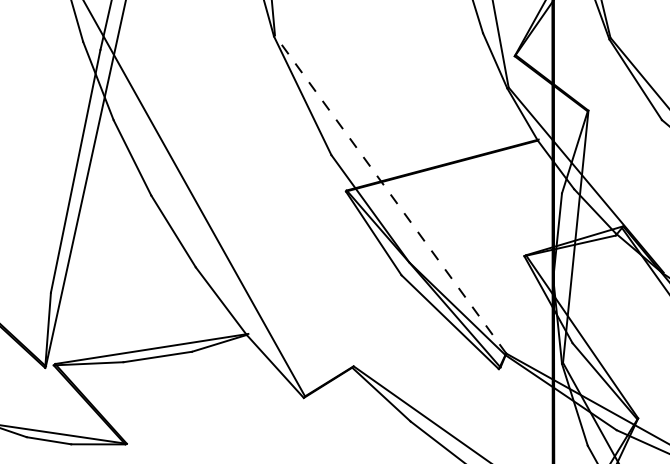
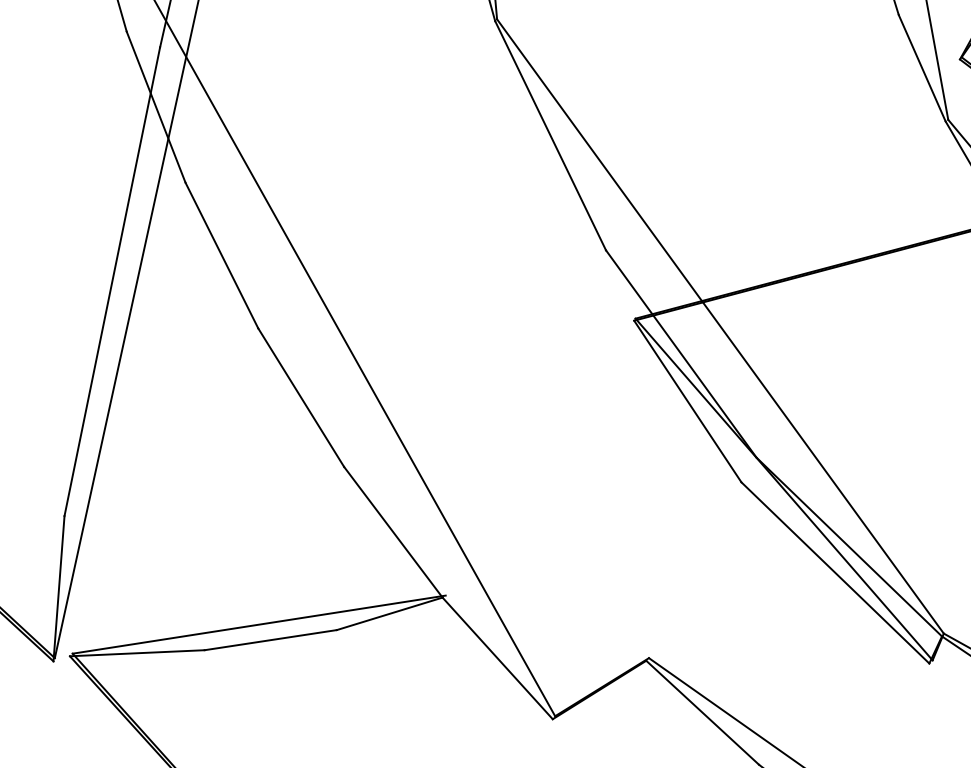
line: (390, 194) -> (720, 326), dashed -> solid

